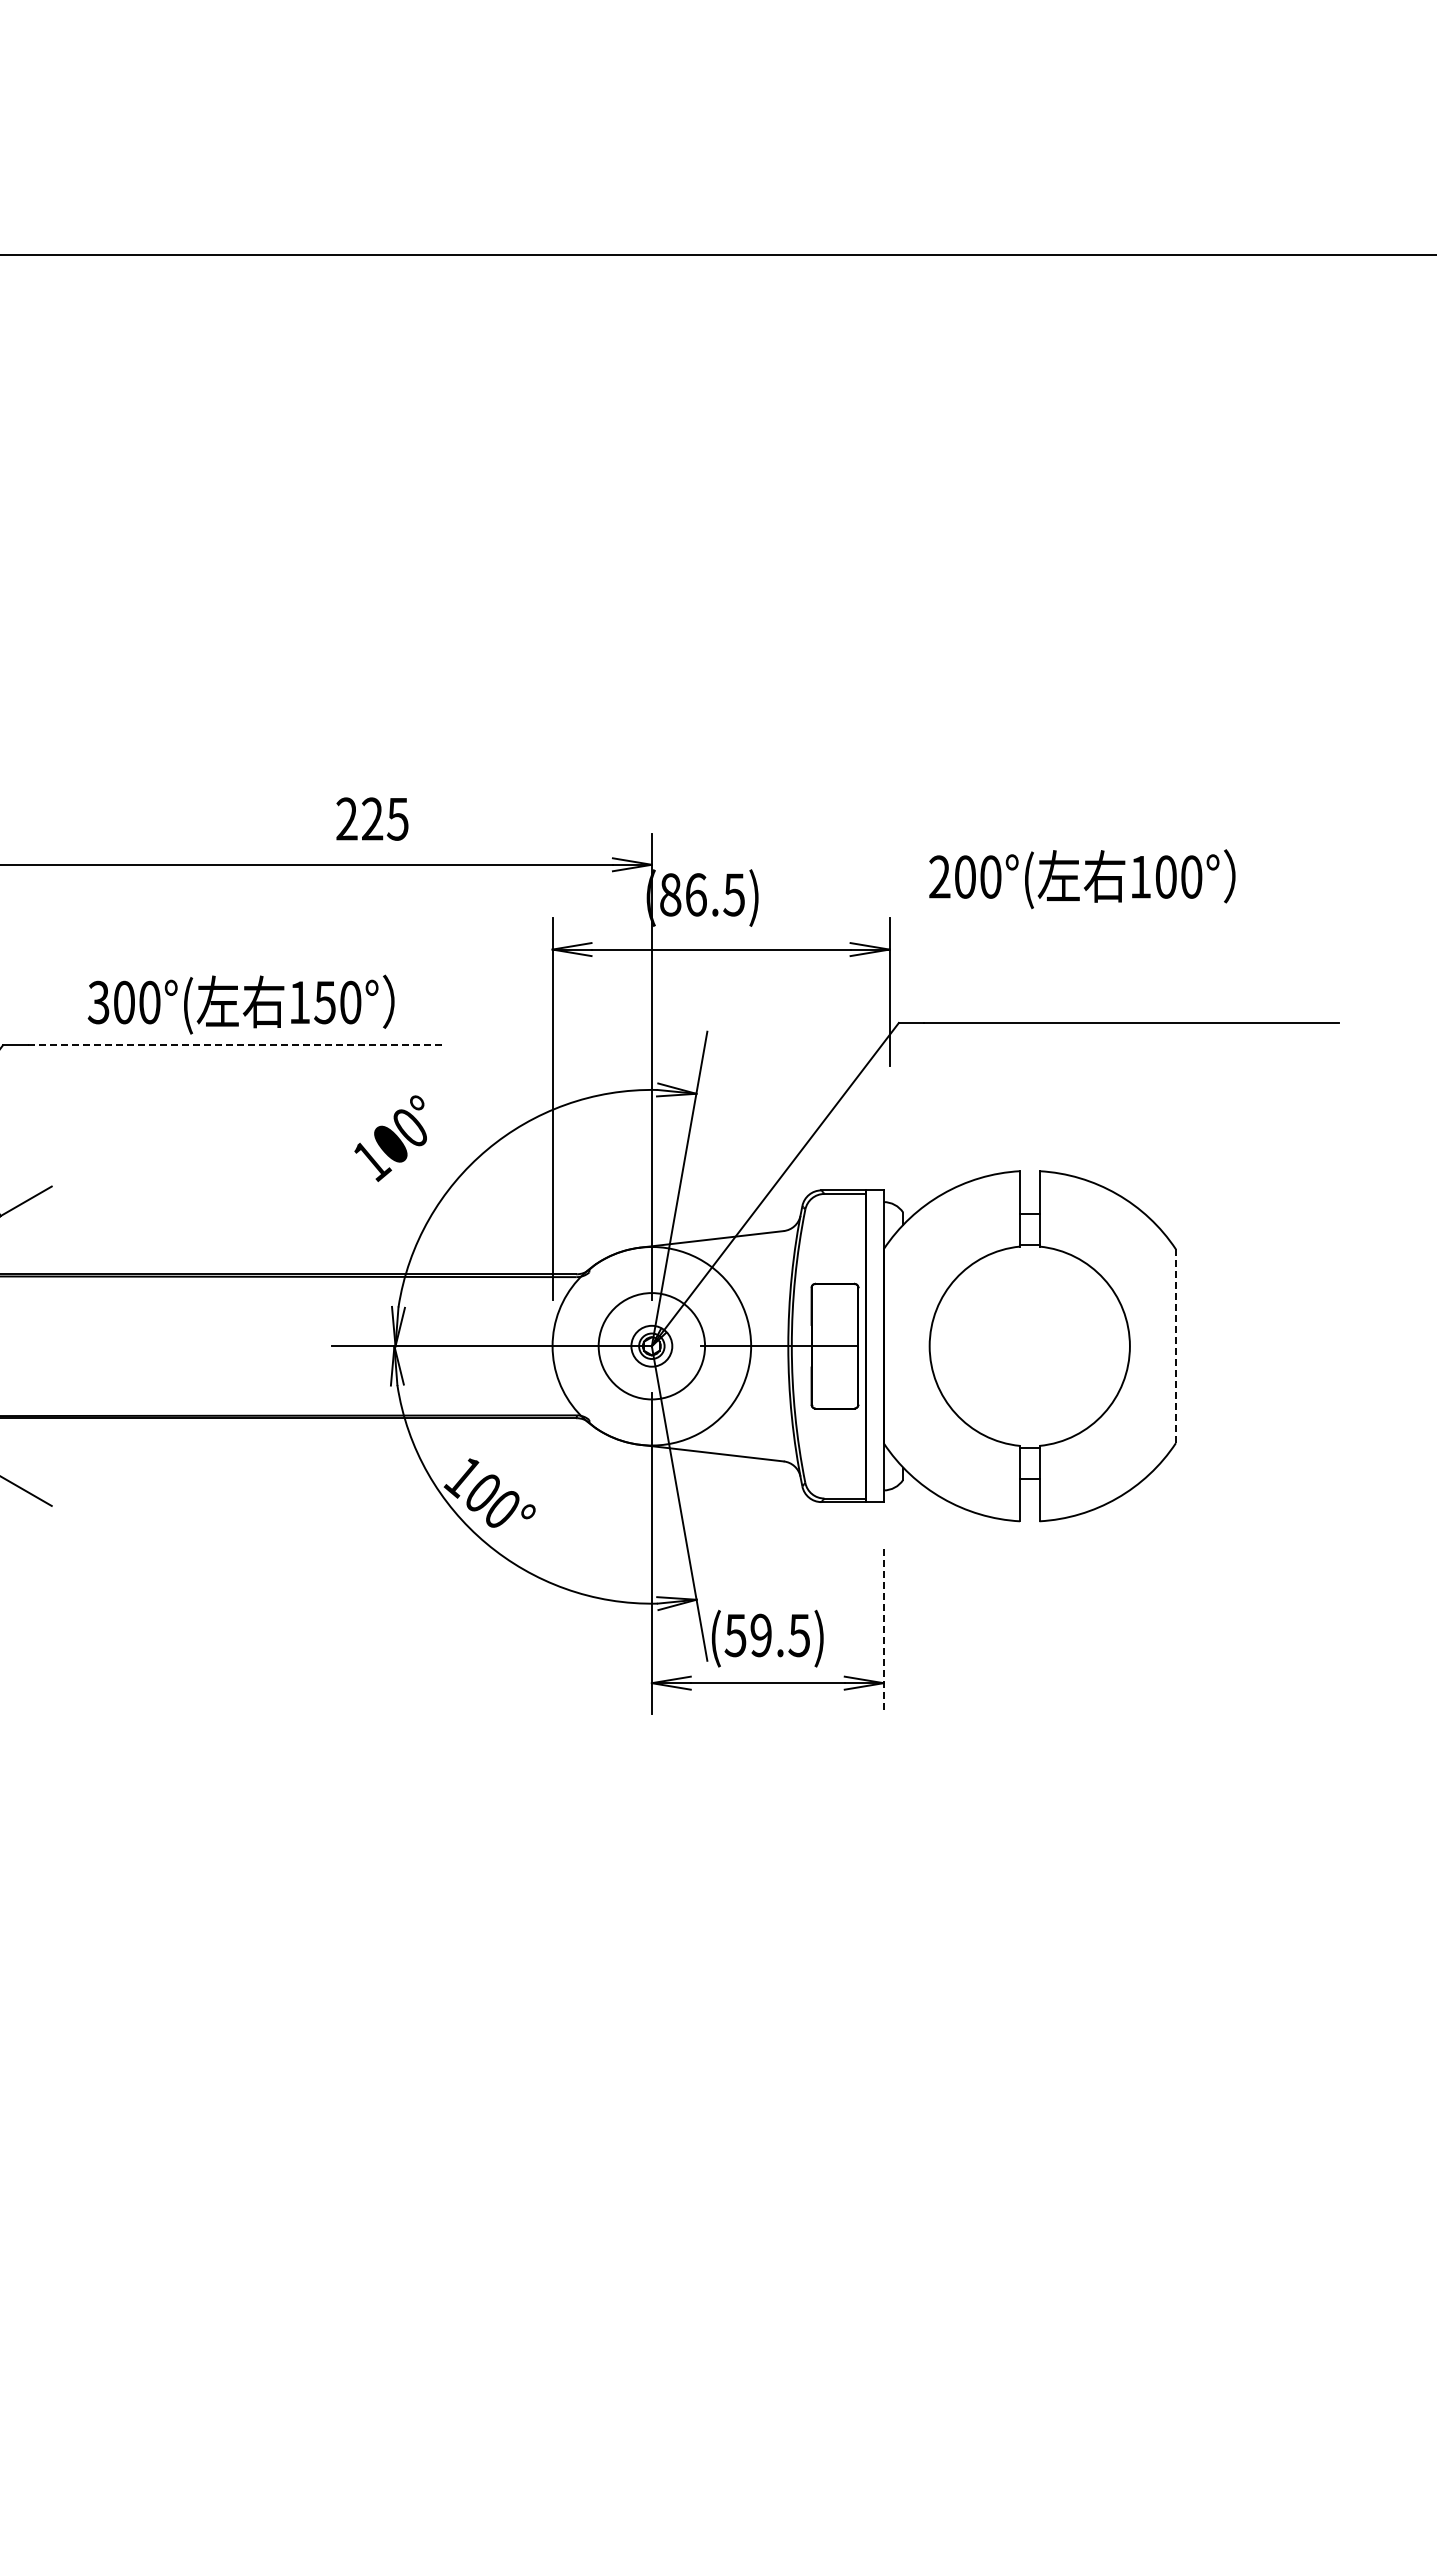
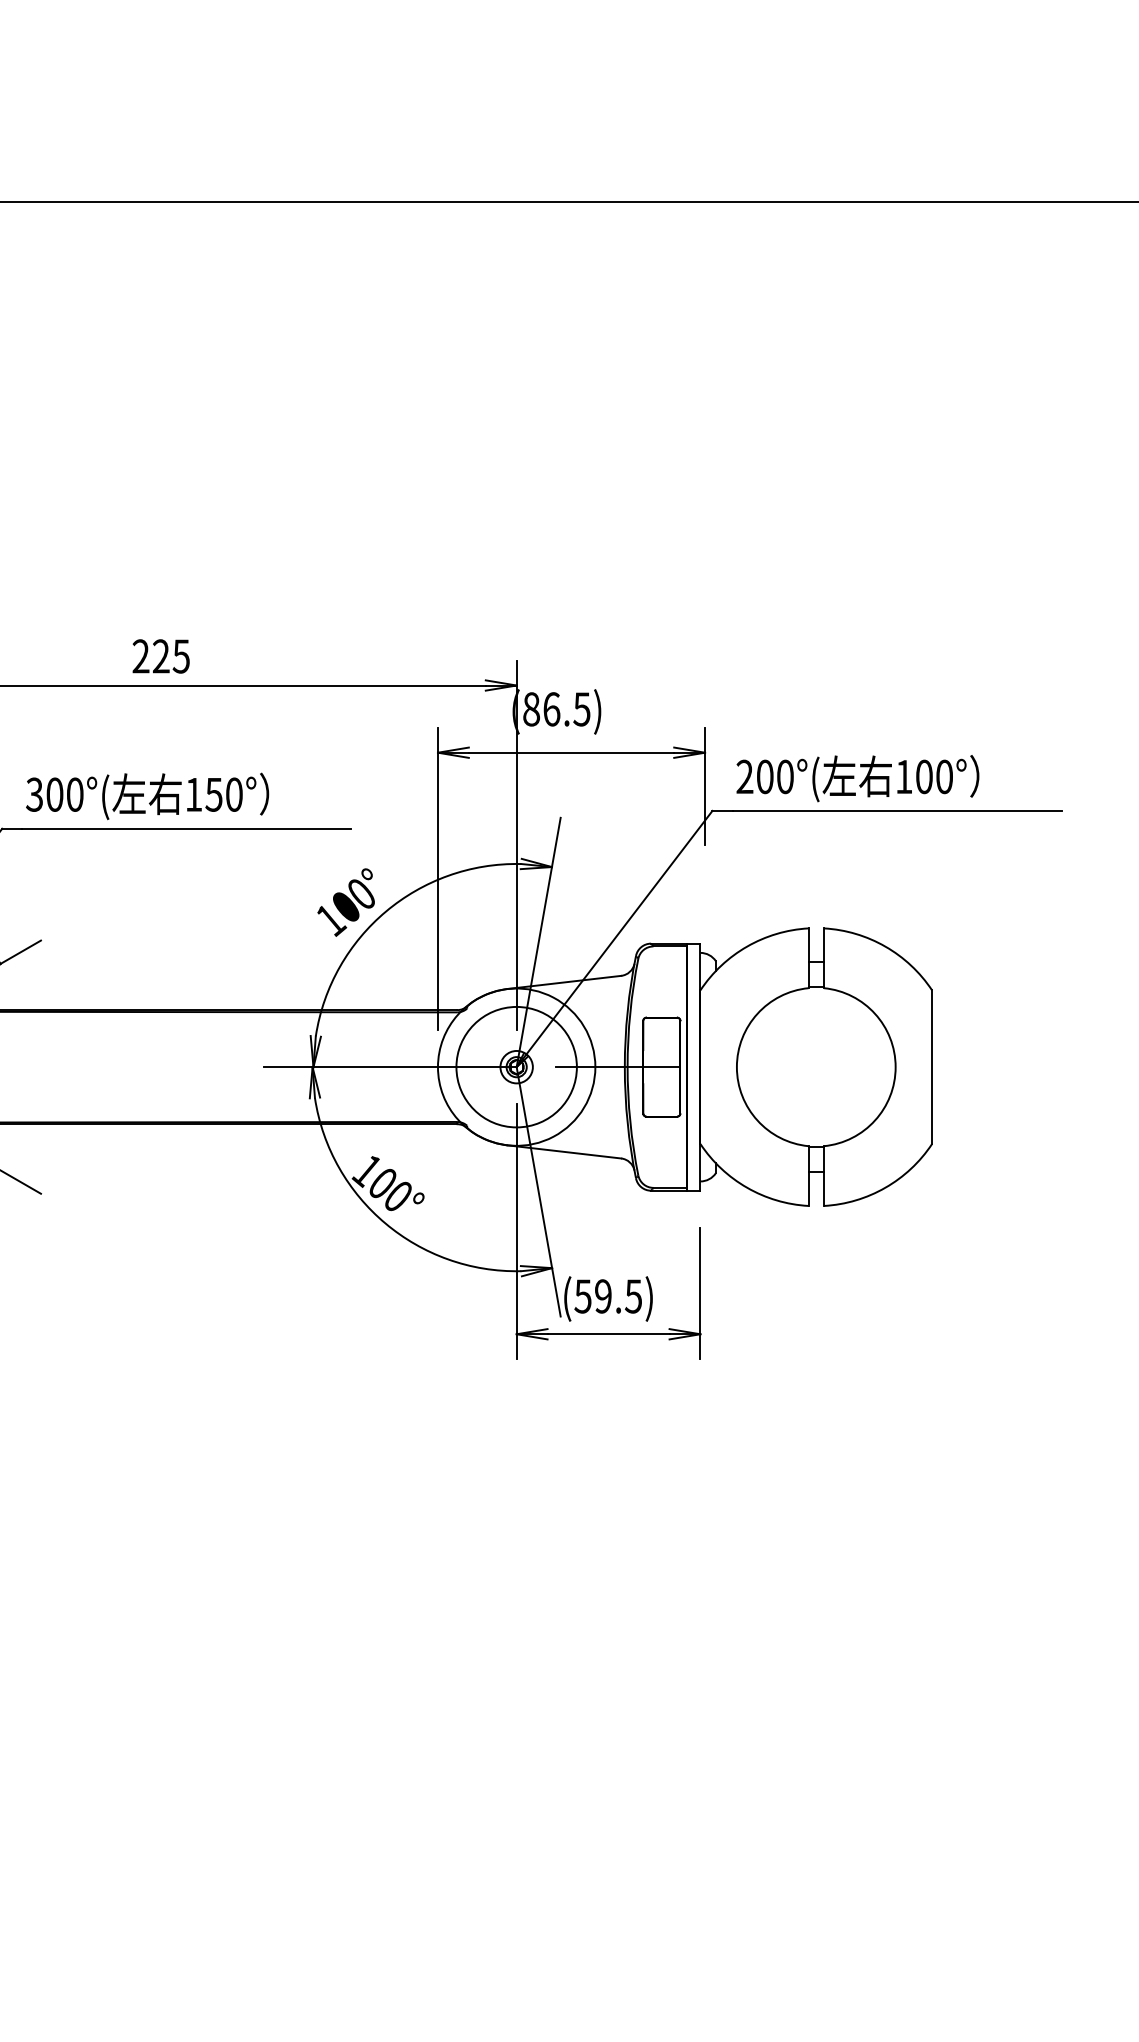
text: (372, 818) -> (161, 655), moved
text: (1082, 879) -> (858, 778), moved
text: (240, 1004) -> (146, 796), moved
line: (236, 1045) -> (187, 828), dashed -> solid
text: (390, 1138) -> (345, 902), moved
circle: (651, 1346) -> (516, 1067), size x1.43
line: (1175, 1346) -> (931, 1067), dashed -> solid
line: (883, 1631) -> (700, 1293), dashed -> solid

